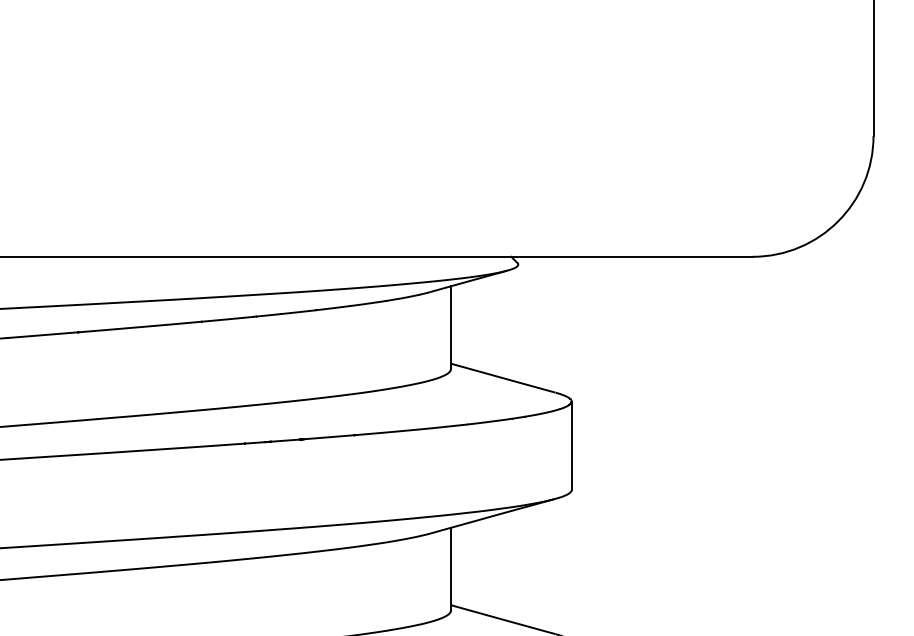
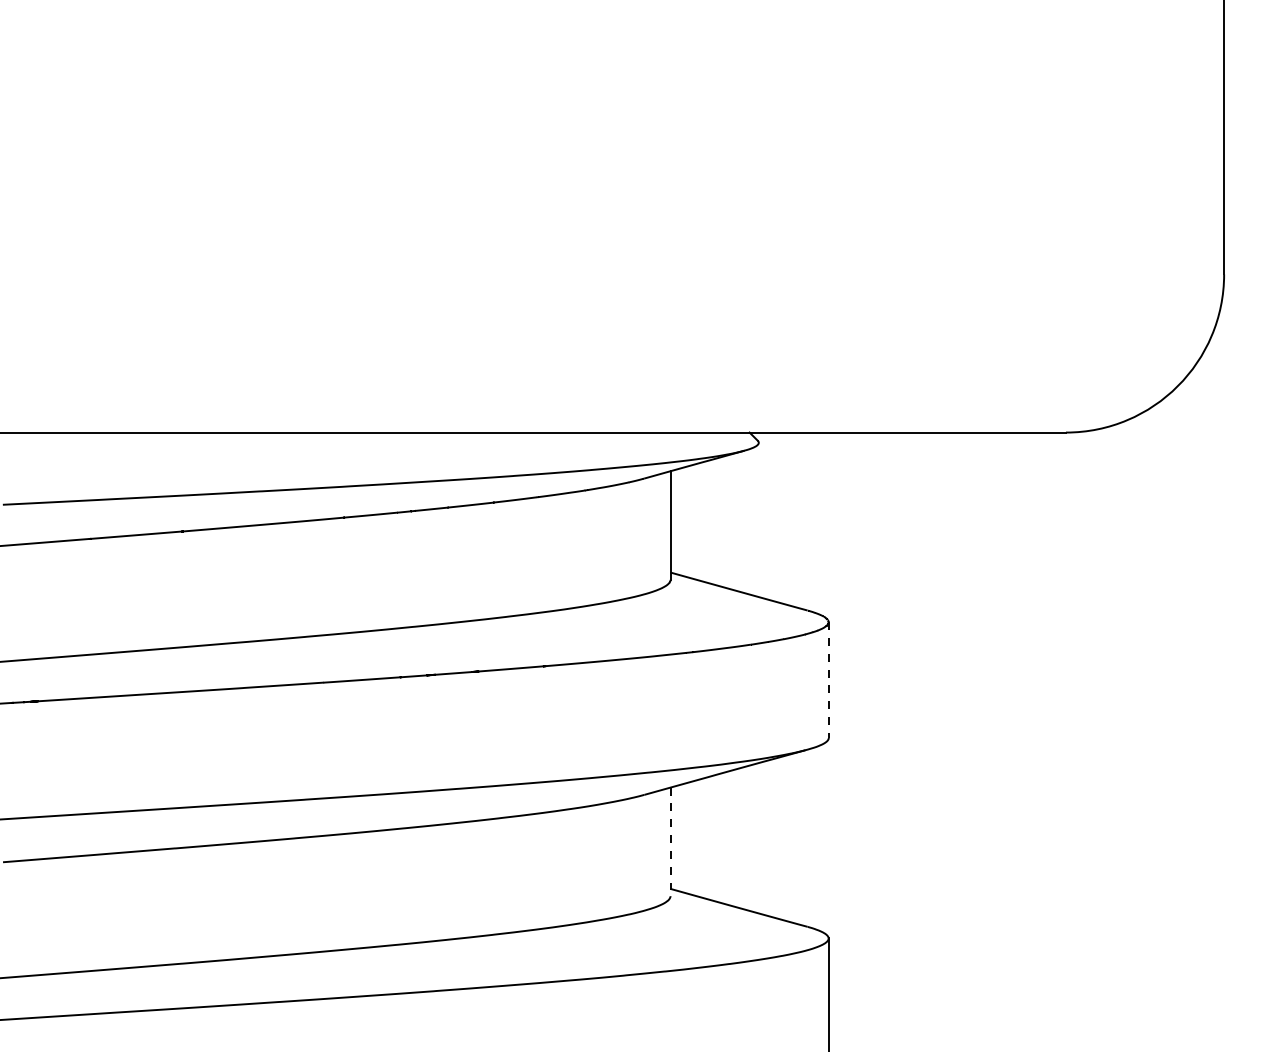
line: (571, 446) -> (828, 680), solid -> dashed
line: (450, 569) -> (670, 842), solid -> dashed

